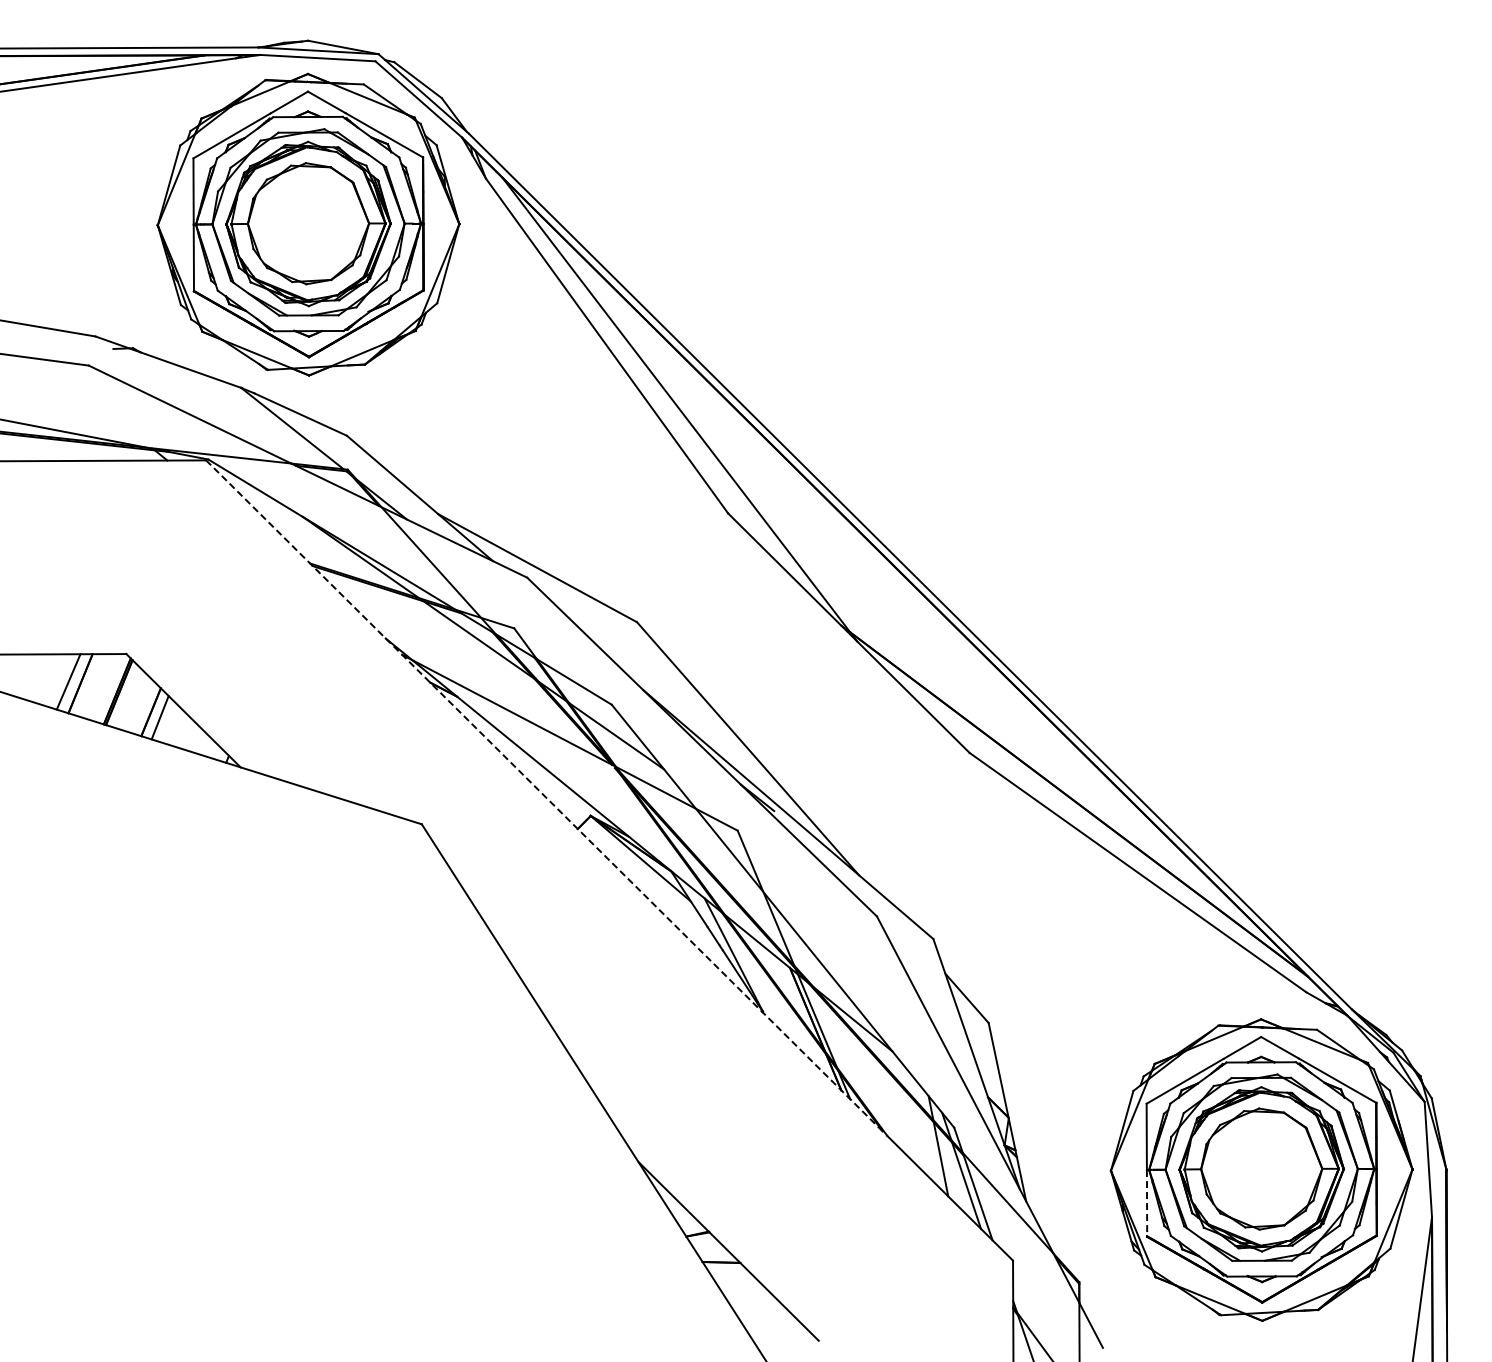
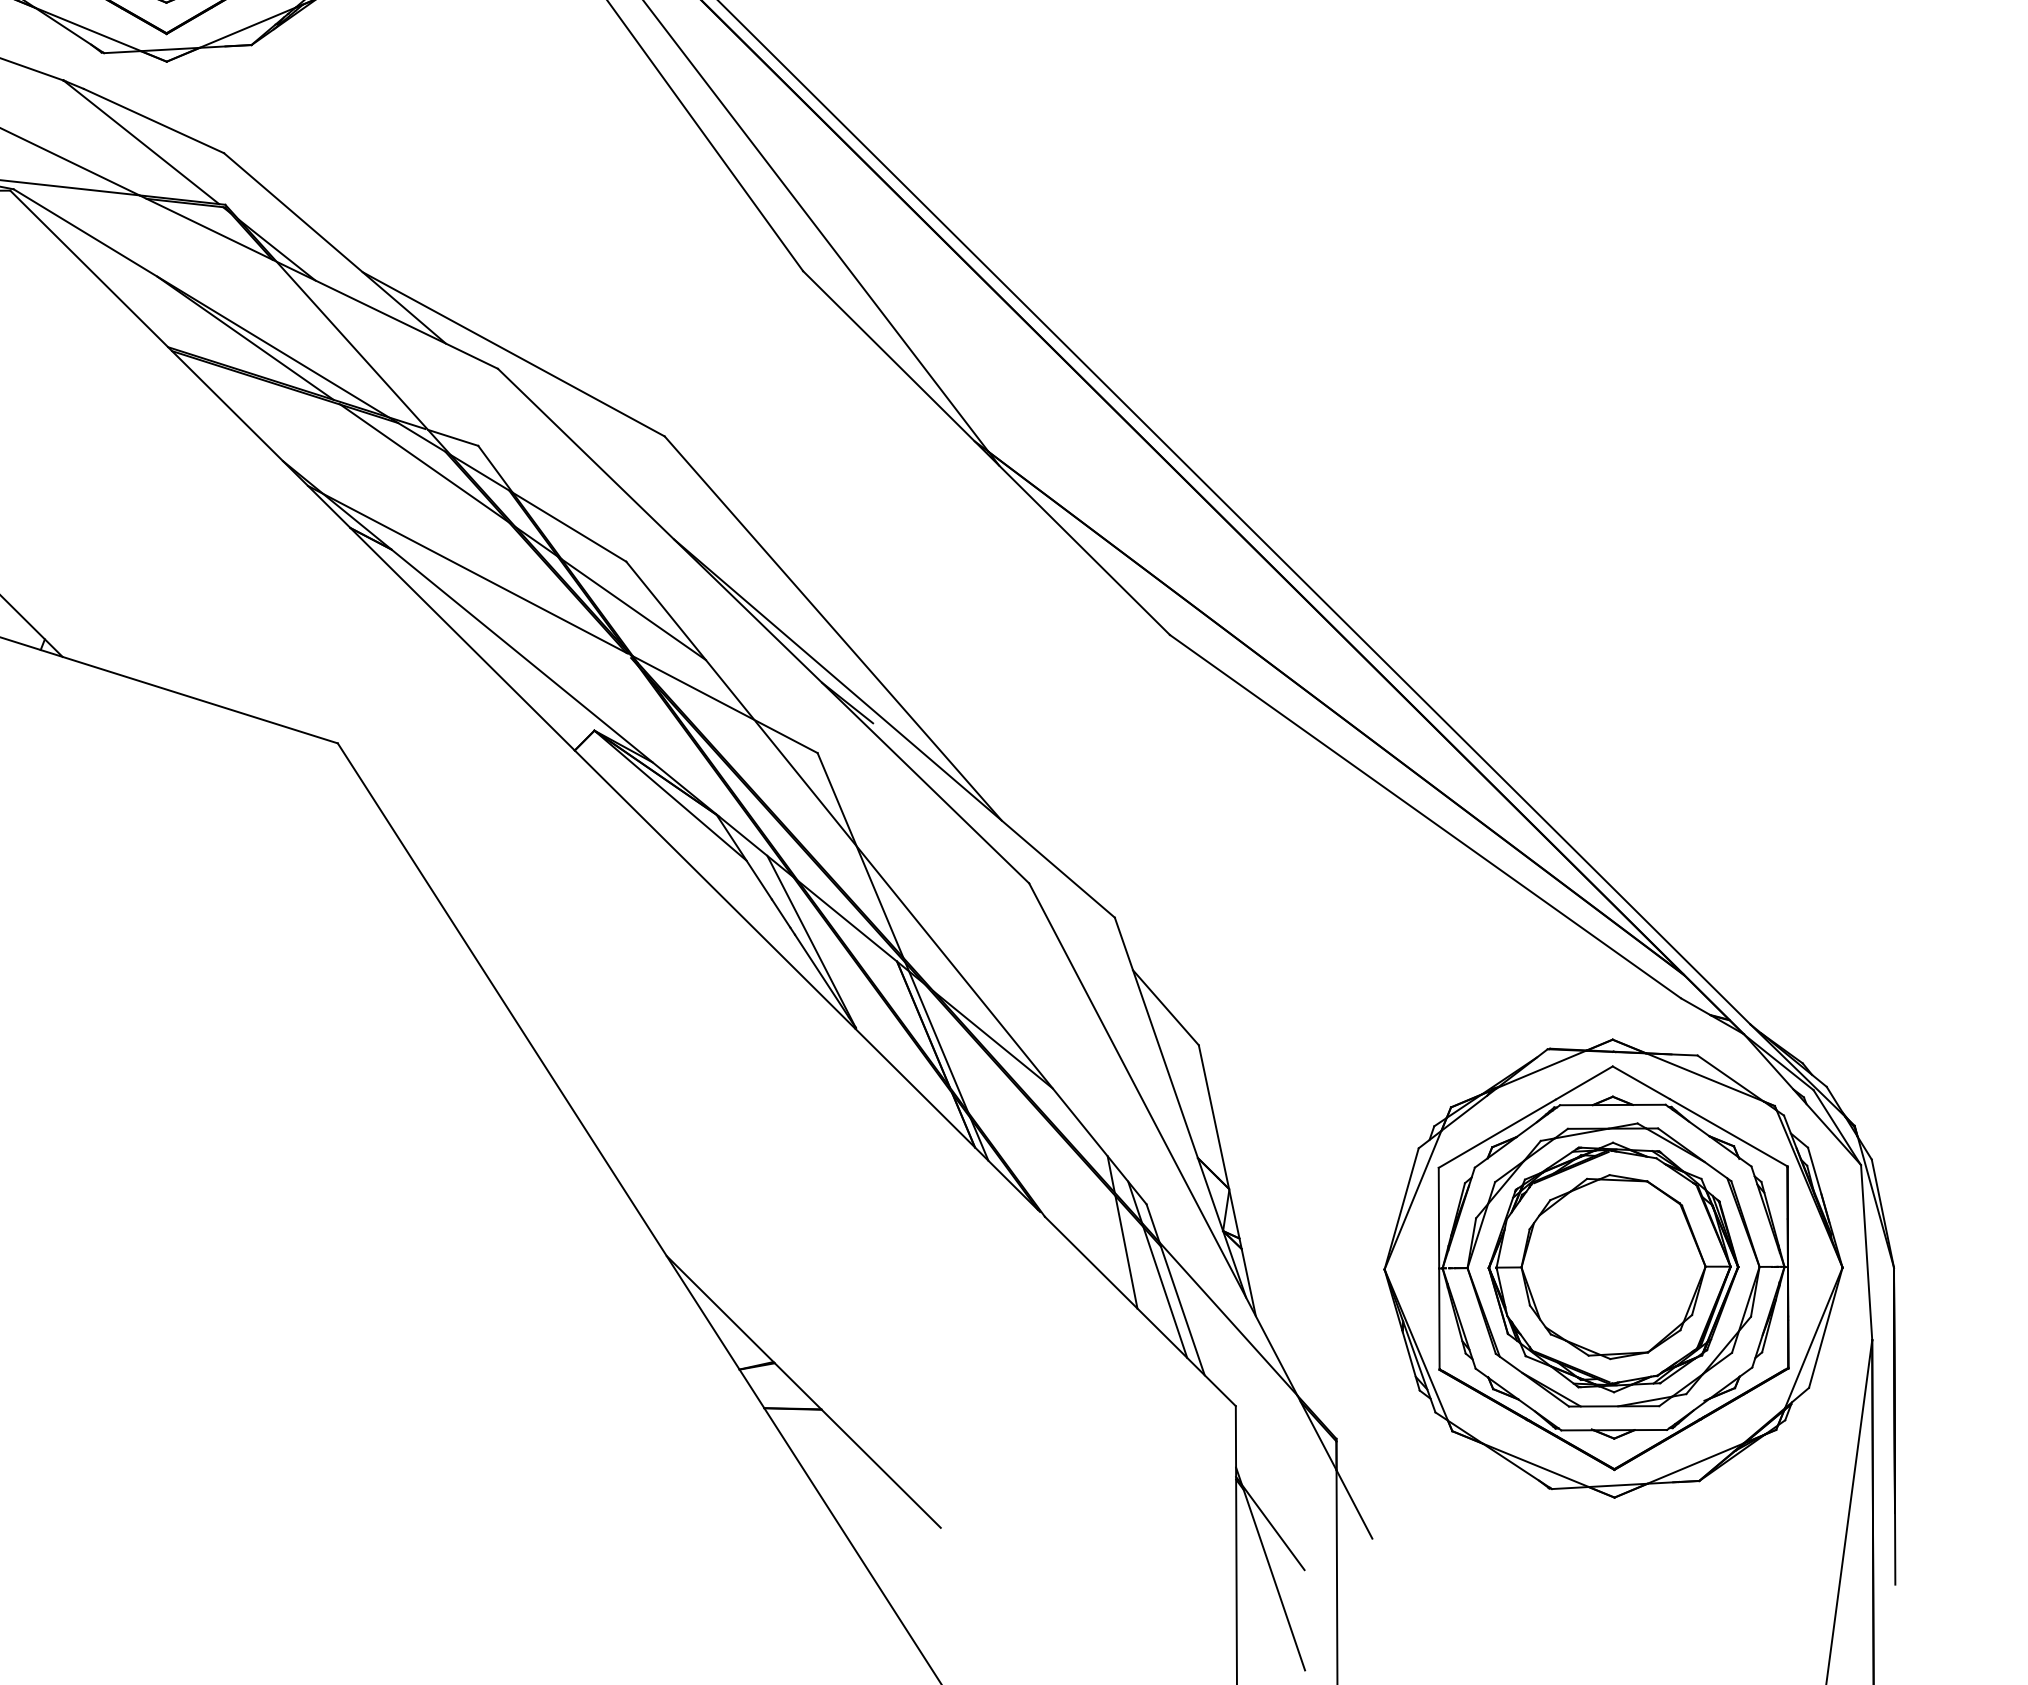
line: (545, 796) -> (525, 701), dashed -> solid
line: (1147, 1203) -> (1440, 1319), dashed -> solid

